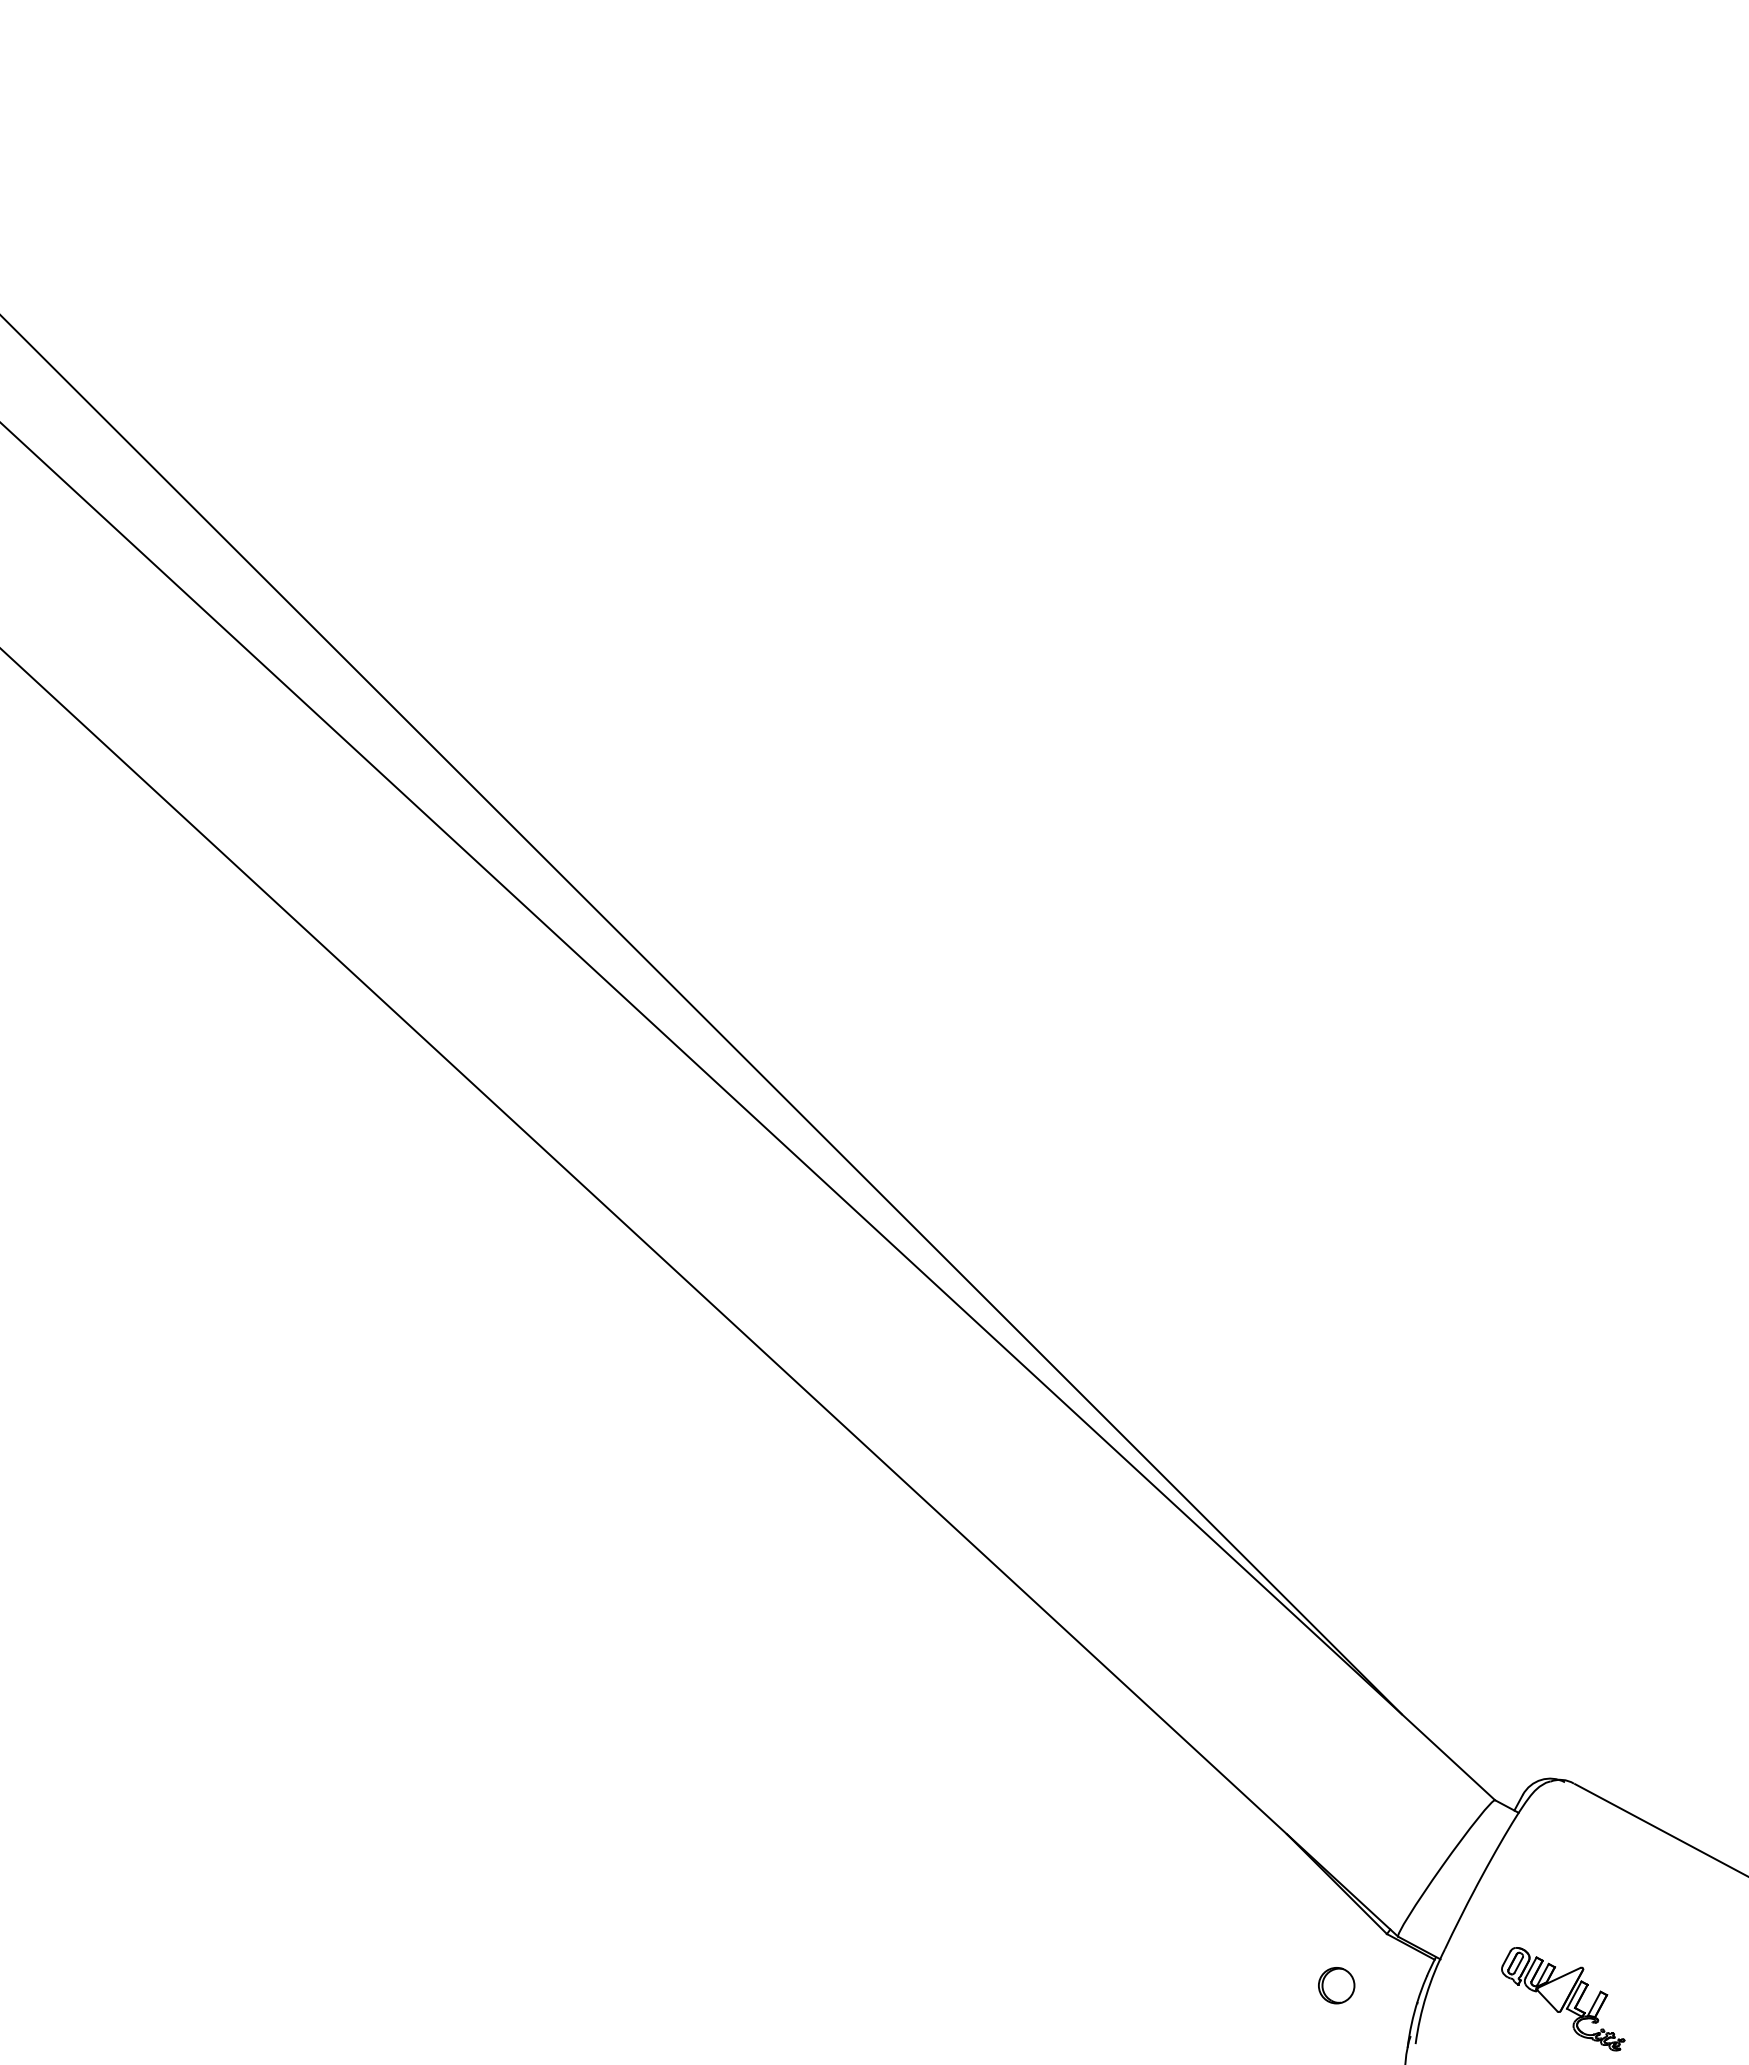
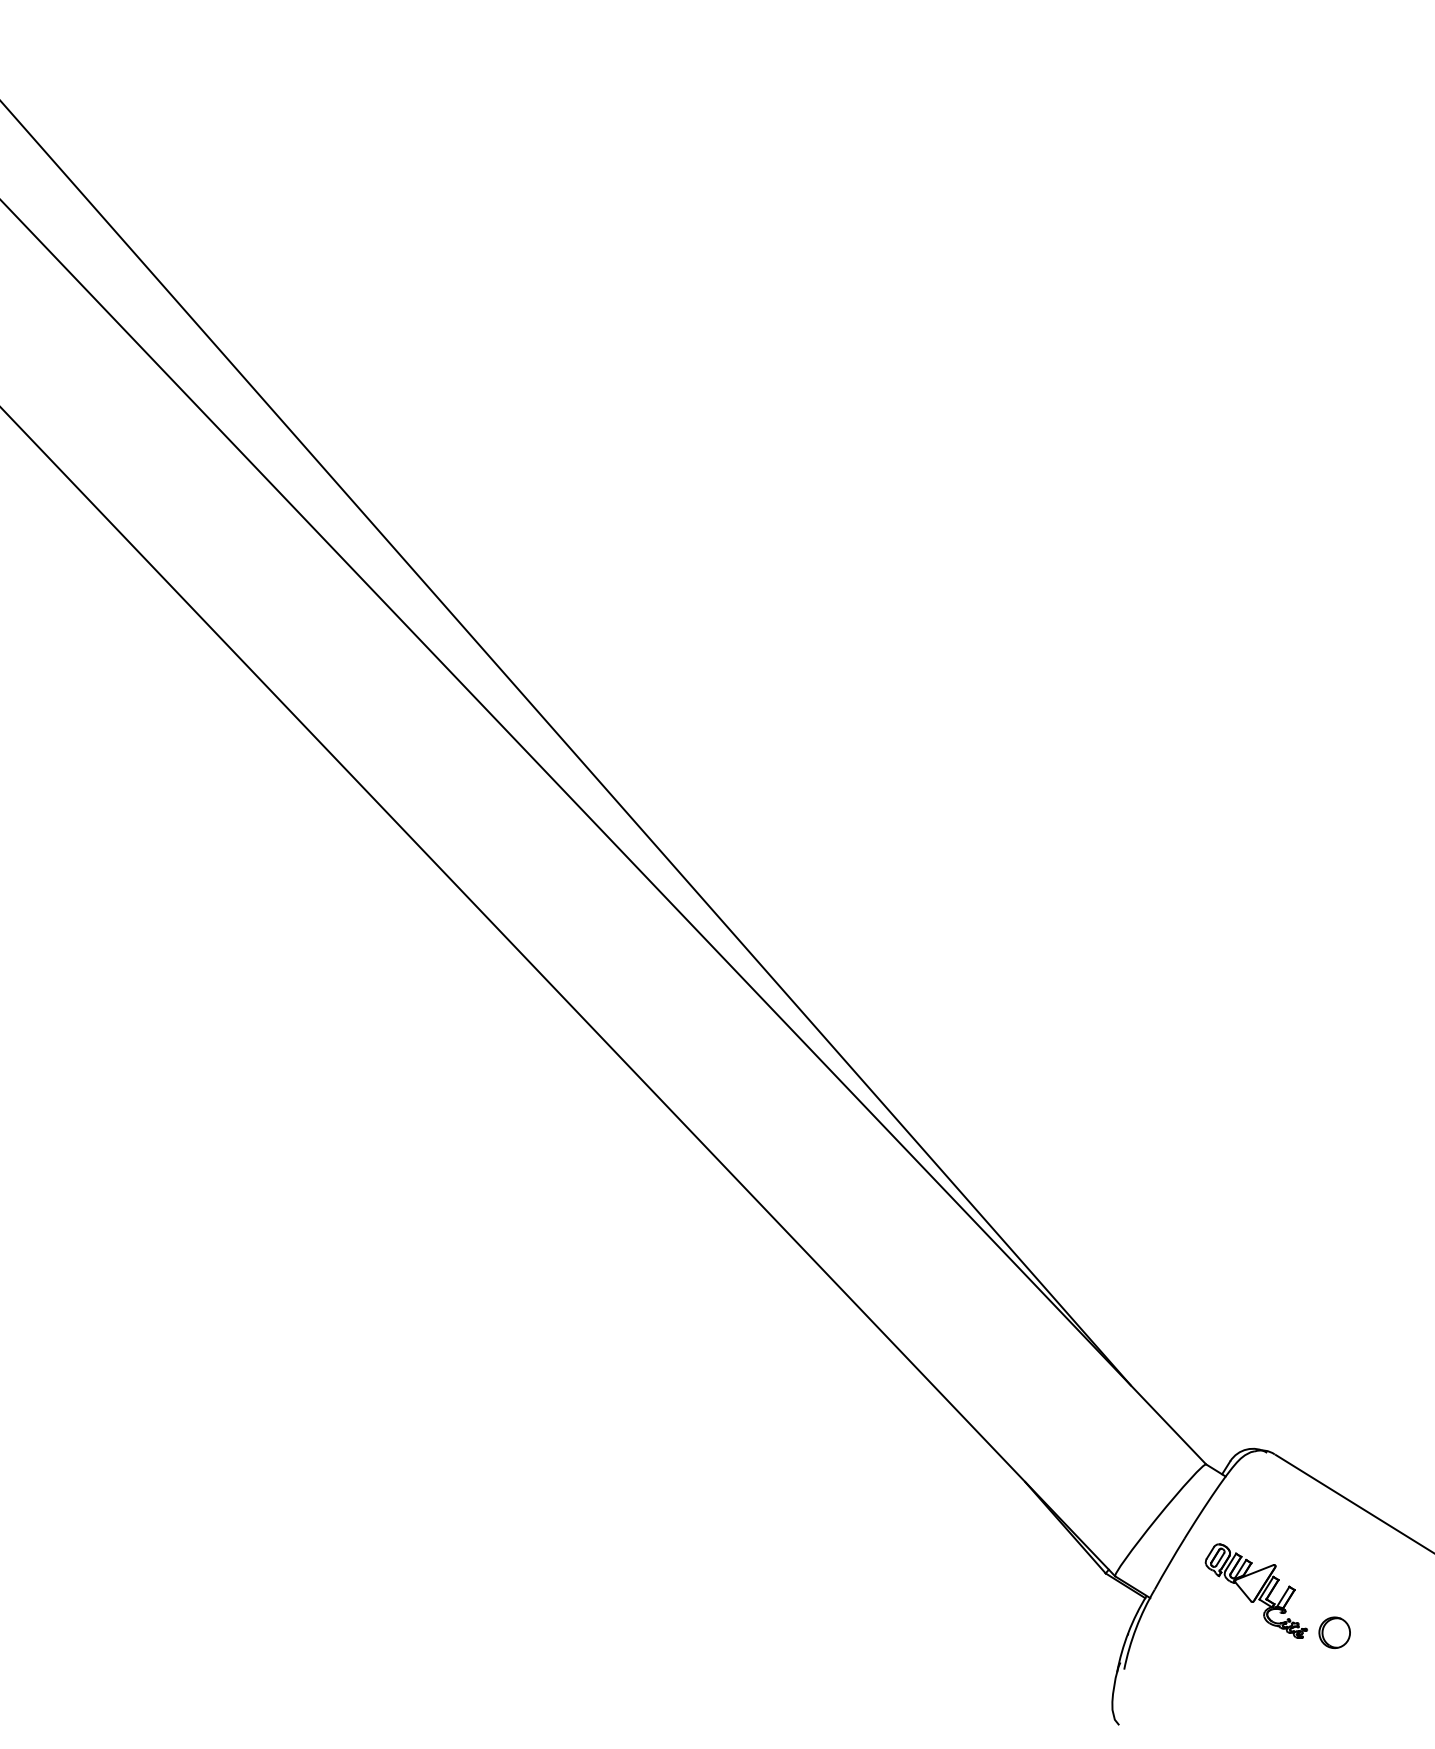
part: (1336, 1985) -> (1334, 1632), moved
part: (1563, 1999) -> (1256, 1591), moved

